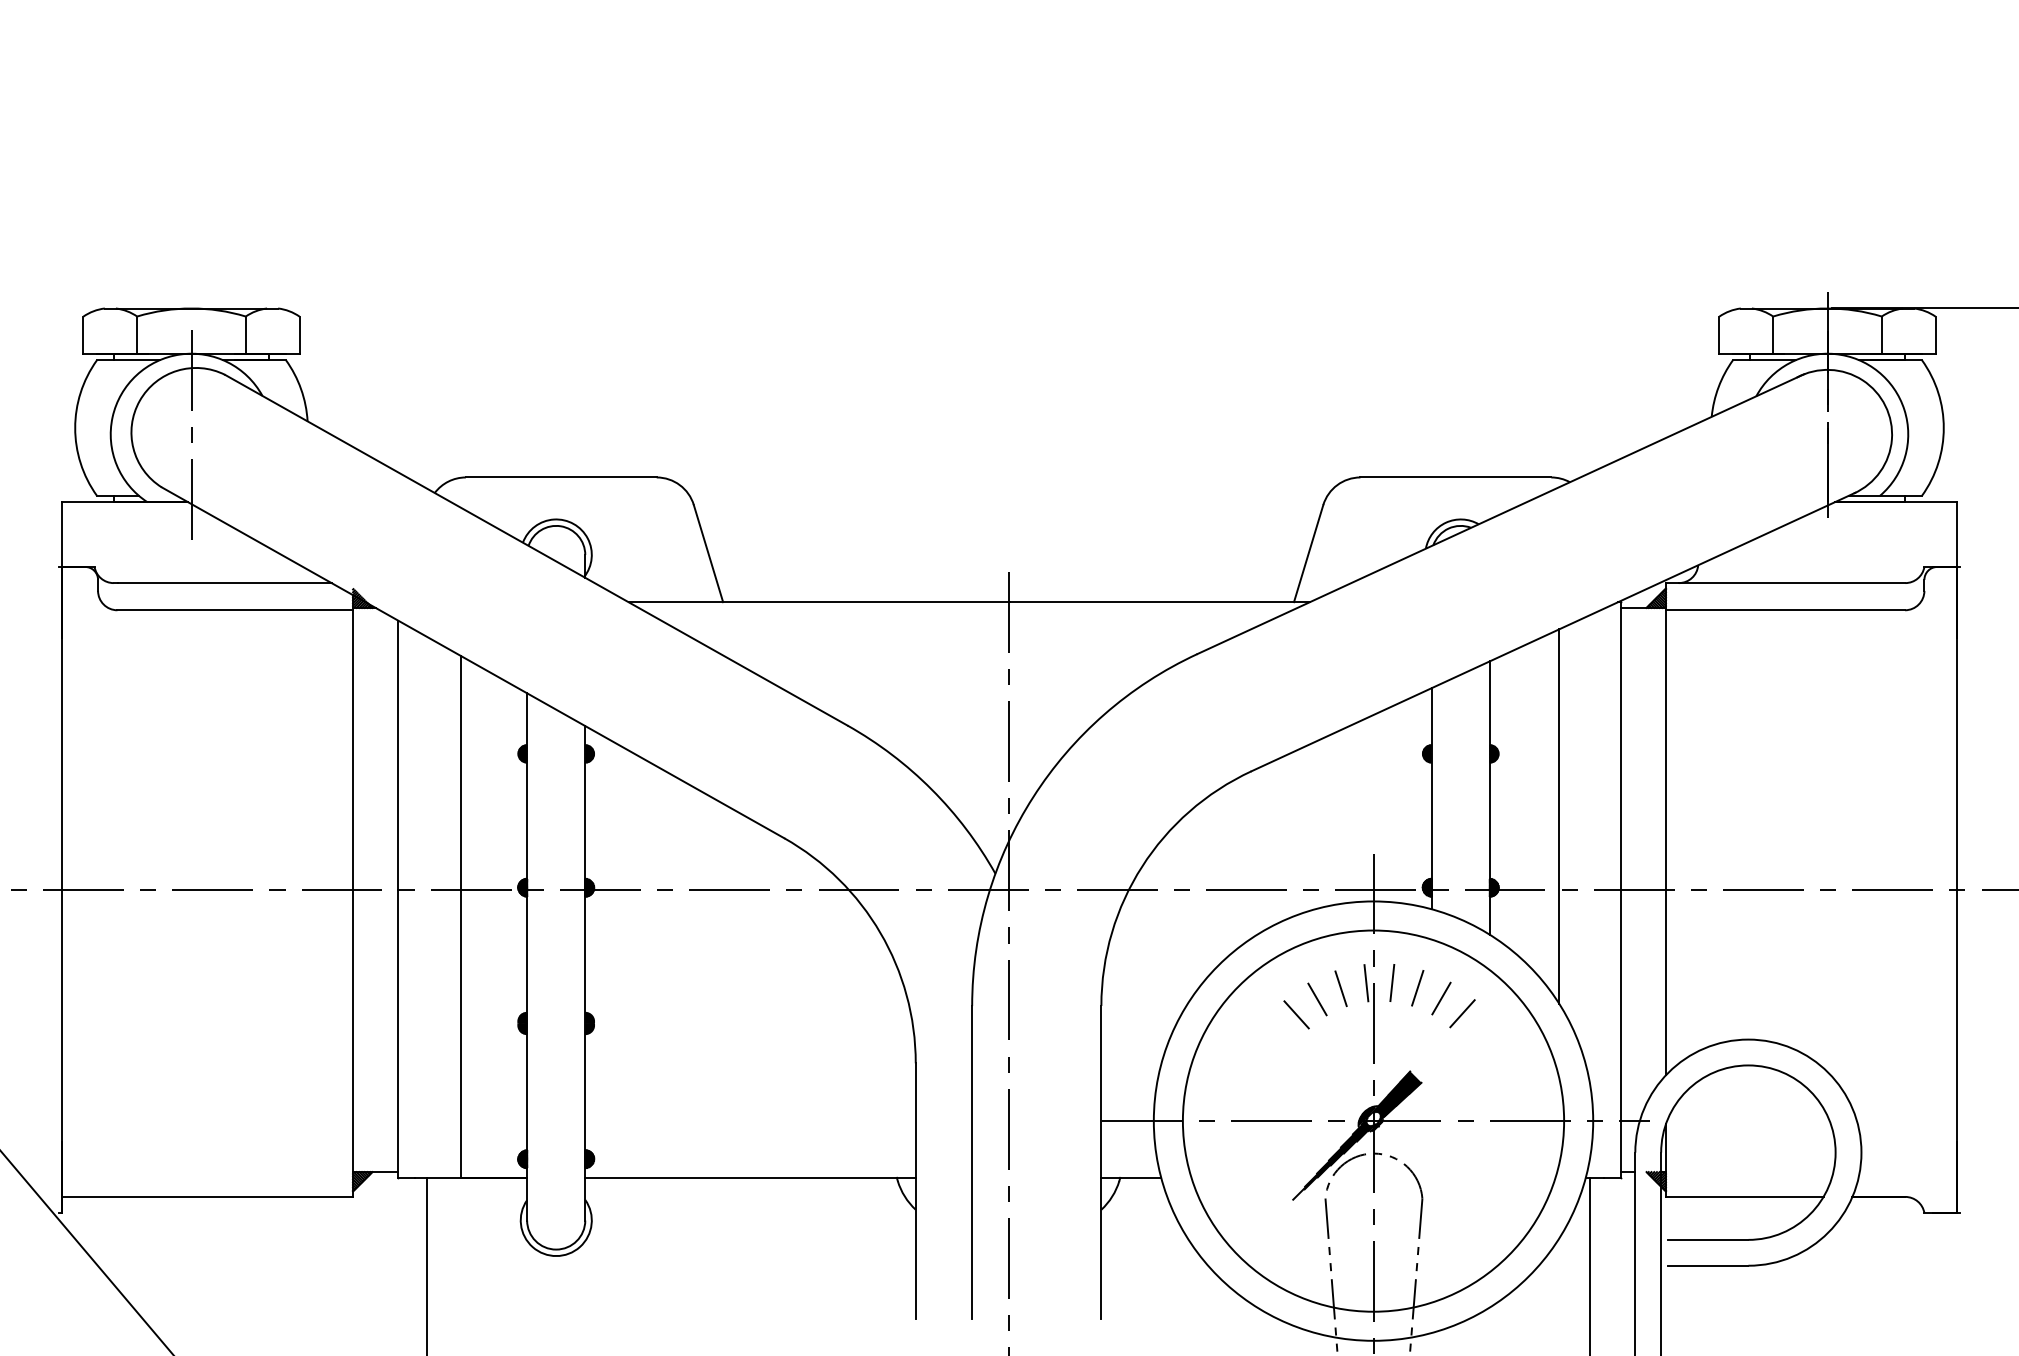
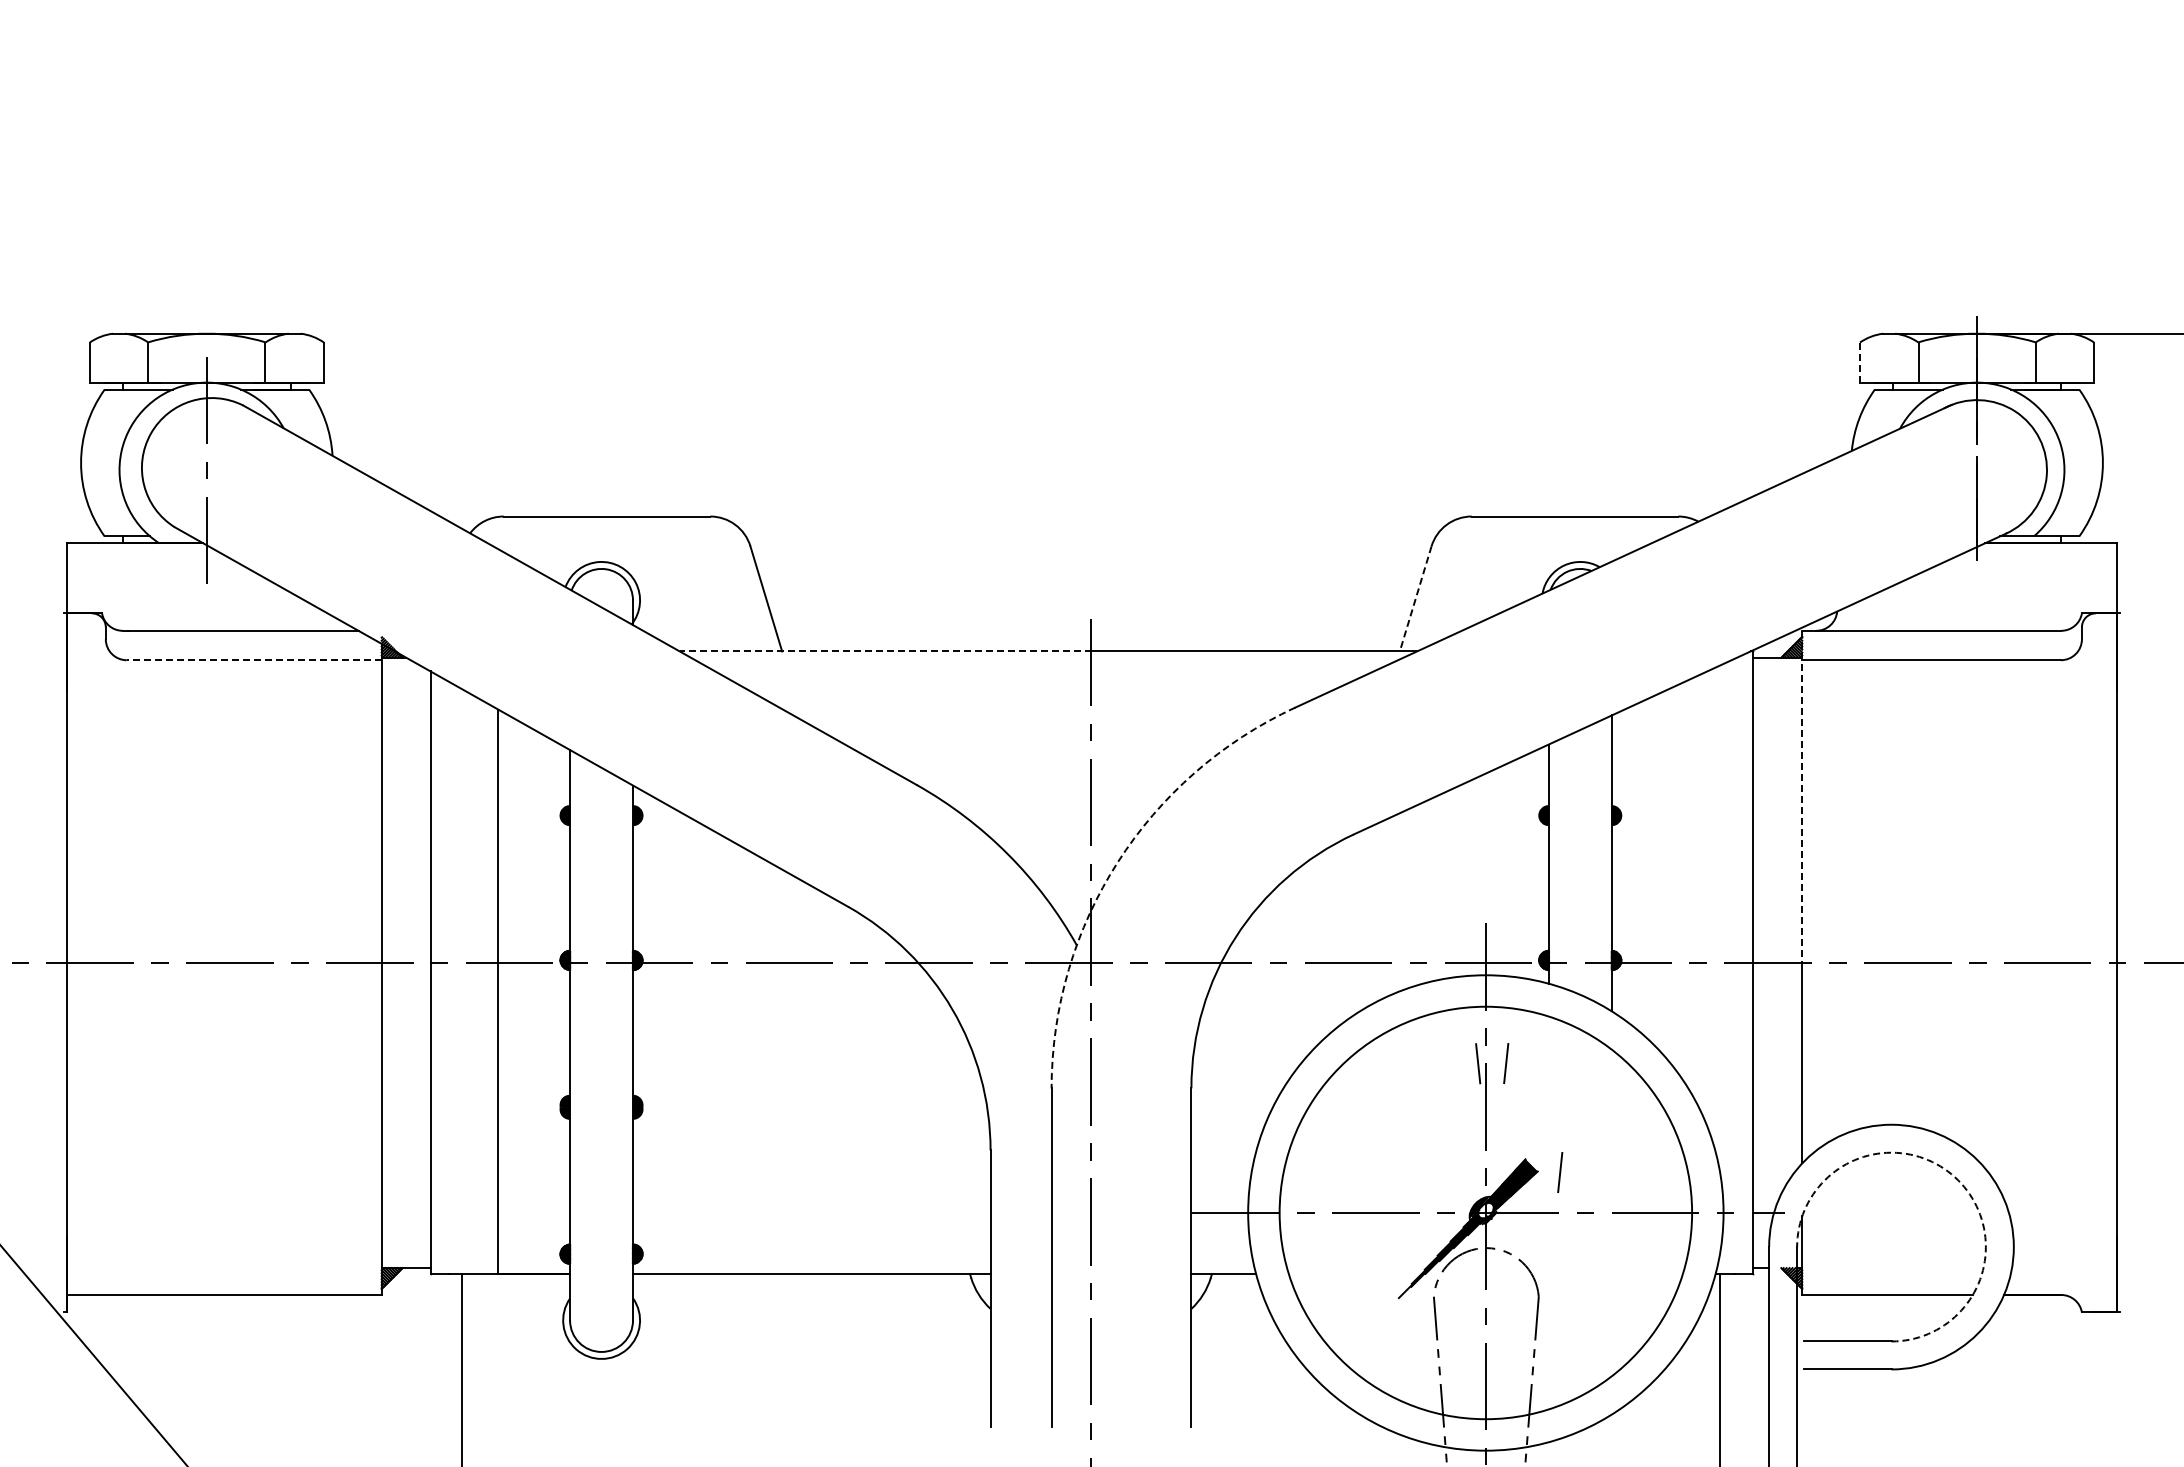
line: (1719, 336) -> (1860, 363), solid -> dashed
line: (1308, 553) -> (1415, 598), solid -> dashed
line: (818, 602) -> (885, 651), solid -> dashed
line: (234, 610) -> (253, 660), solid -> dashed
line: (1666, 737) -> (1802, 797), solid -> dashed
arc: (1033, 797) -> (1117, 862), solid -> dashed
line: (1558, 816) -> (1686, 883), removed
line: (1417, 987) -> (1533, 1068), removed
line: (1340, 988) -> (1450, 1069), removed
line: (1441, 998) -> (1559, 1080), removed
line: (1317, 999) -> (1425, 1081), removed
line: (1462, 1013) -> (1582, 1096), removed
line: (1296, 1014) -> (1402, 1097), removed
line: (1442, 1083) -> (1560, 1172), added
arc: (1810, 1091) -> (1958, 1180), solid -> dashed

